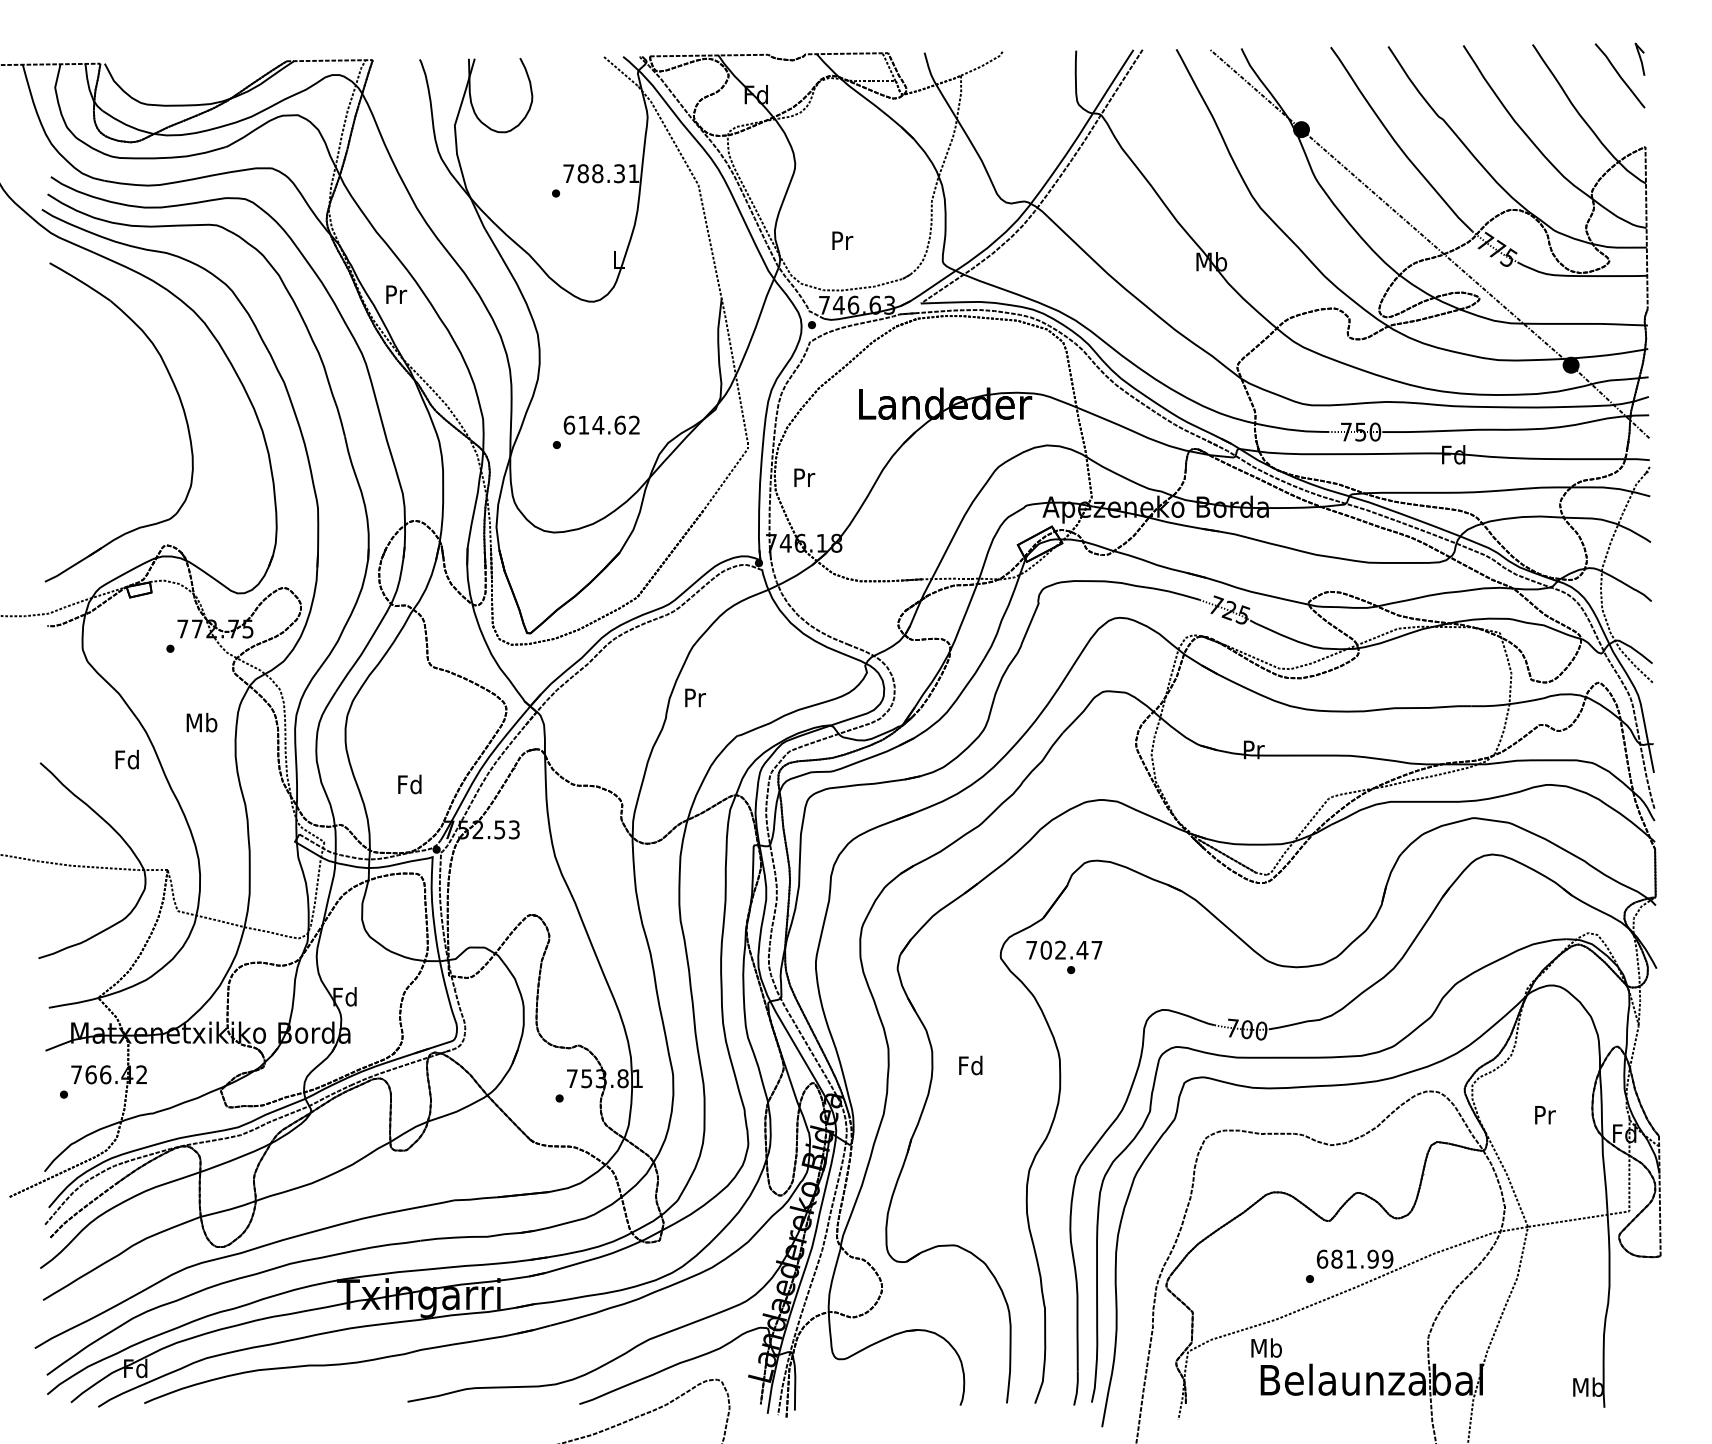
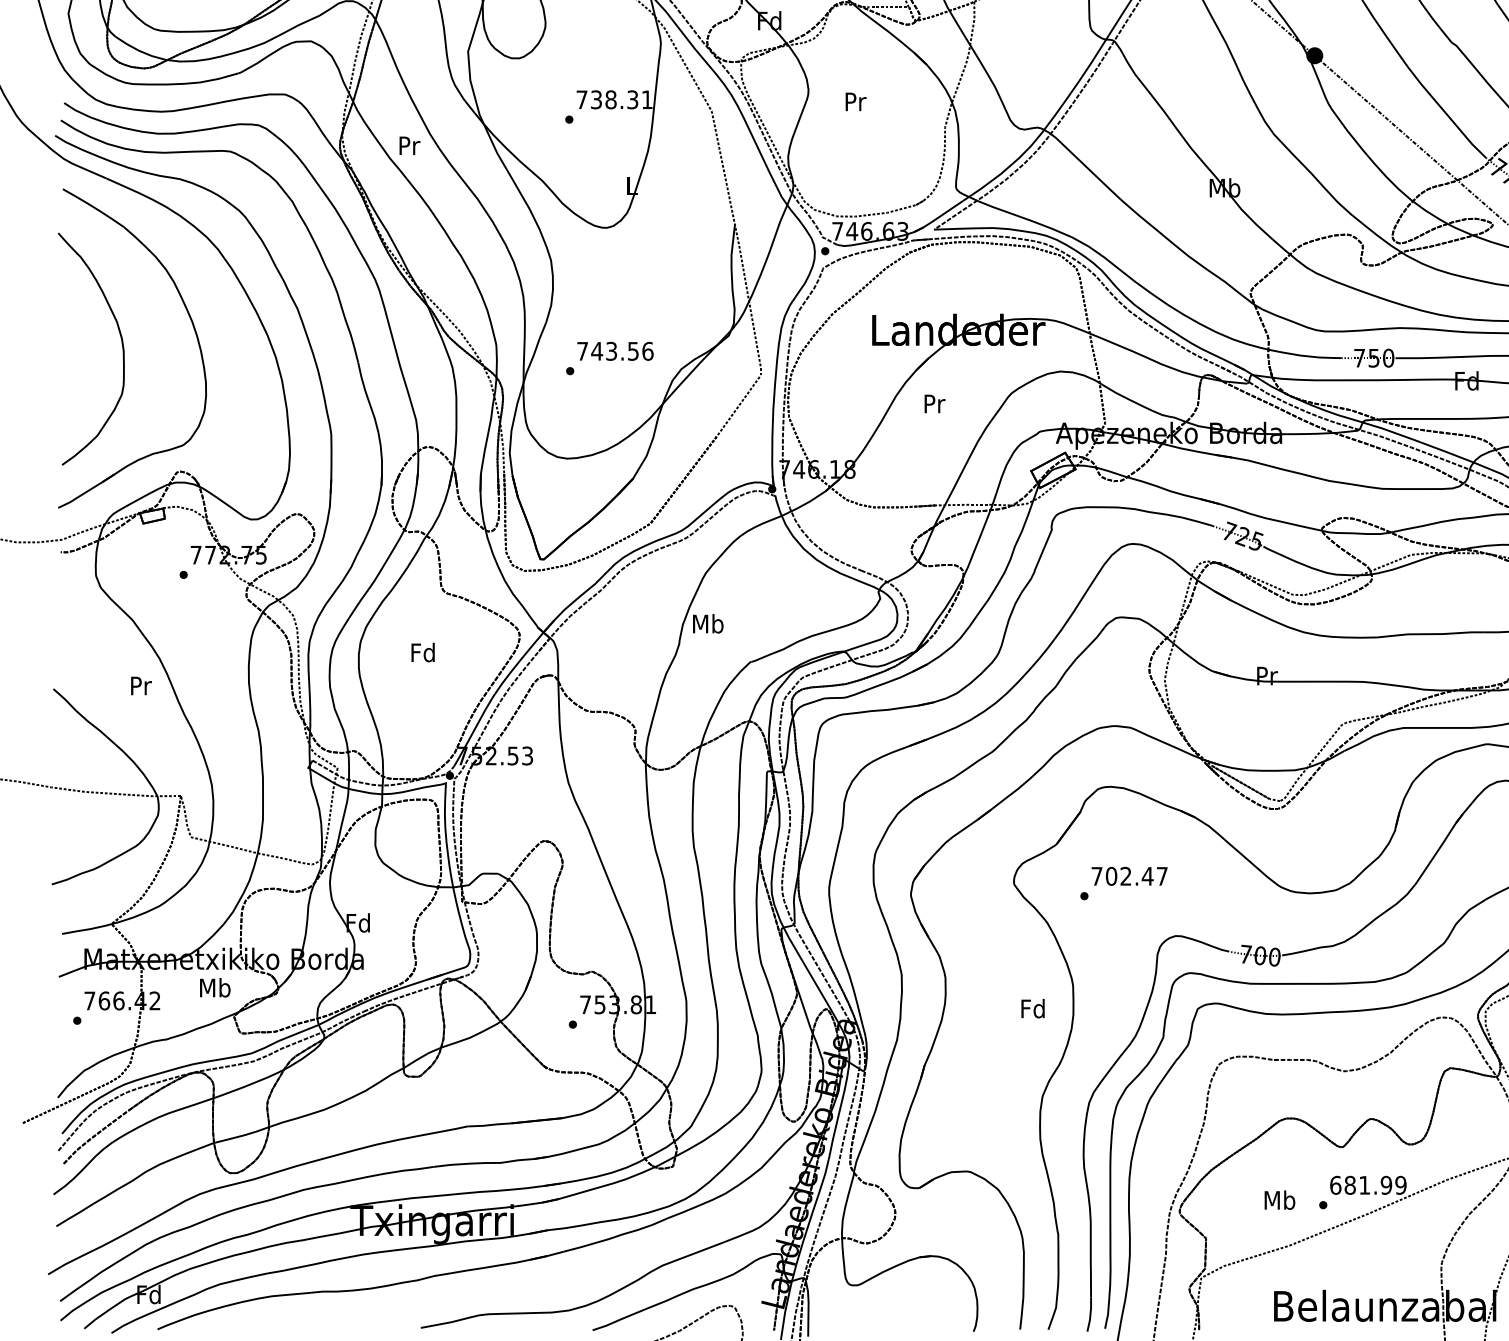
text: (582, 173) -> (595, 99), 788.31 -> 738.31
text: (842, 240) -> (855, 101), moved
text: (396, 294) -> (409, 145), moved
curve: (108, 420) -> (121, 346), added
text: (601, 424) -> (614, 350), 614.62 -> 743.56
text: (804, 477) -> (934, 403), moved
text: (694, 697) -> (707, 623), Pr -> Mb
text: (201, 722) -> (214, 987), moved
text: (126, 759) -> (139, 685), Fd -> Pr
text: (409, 784) -> (422, 652), moved
text: (1064, 949) -> (1129, 875), moved
text: (970, 1065) -> (1032, 1008), moved
text: (1266, 1347) -> (1279, 1199), moved

